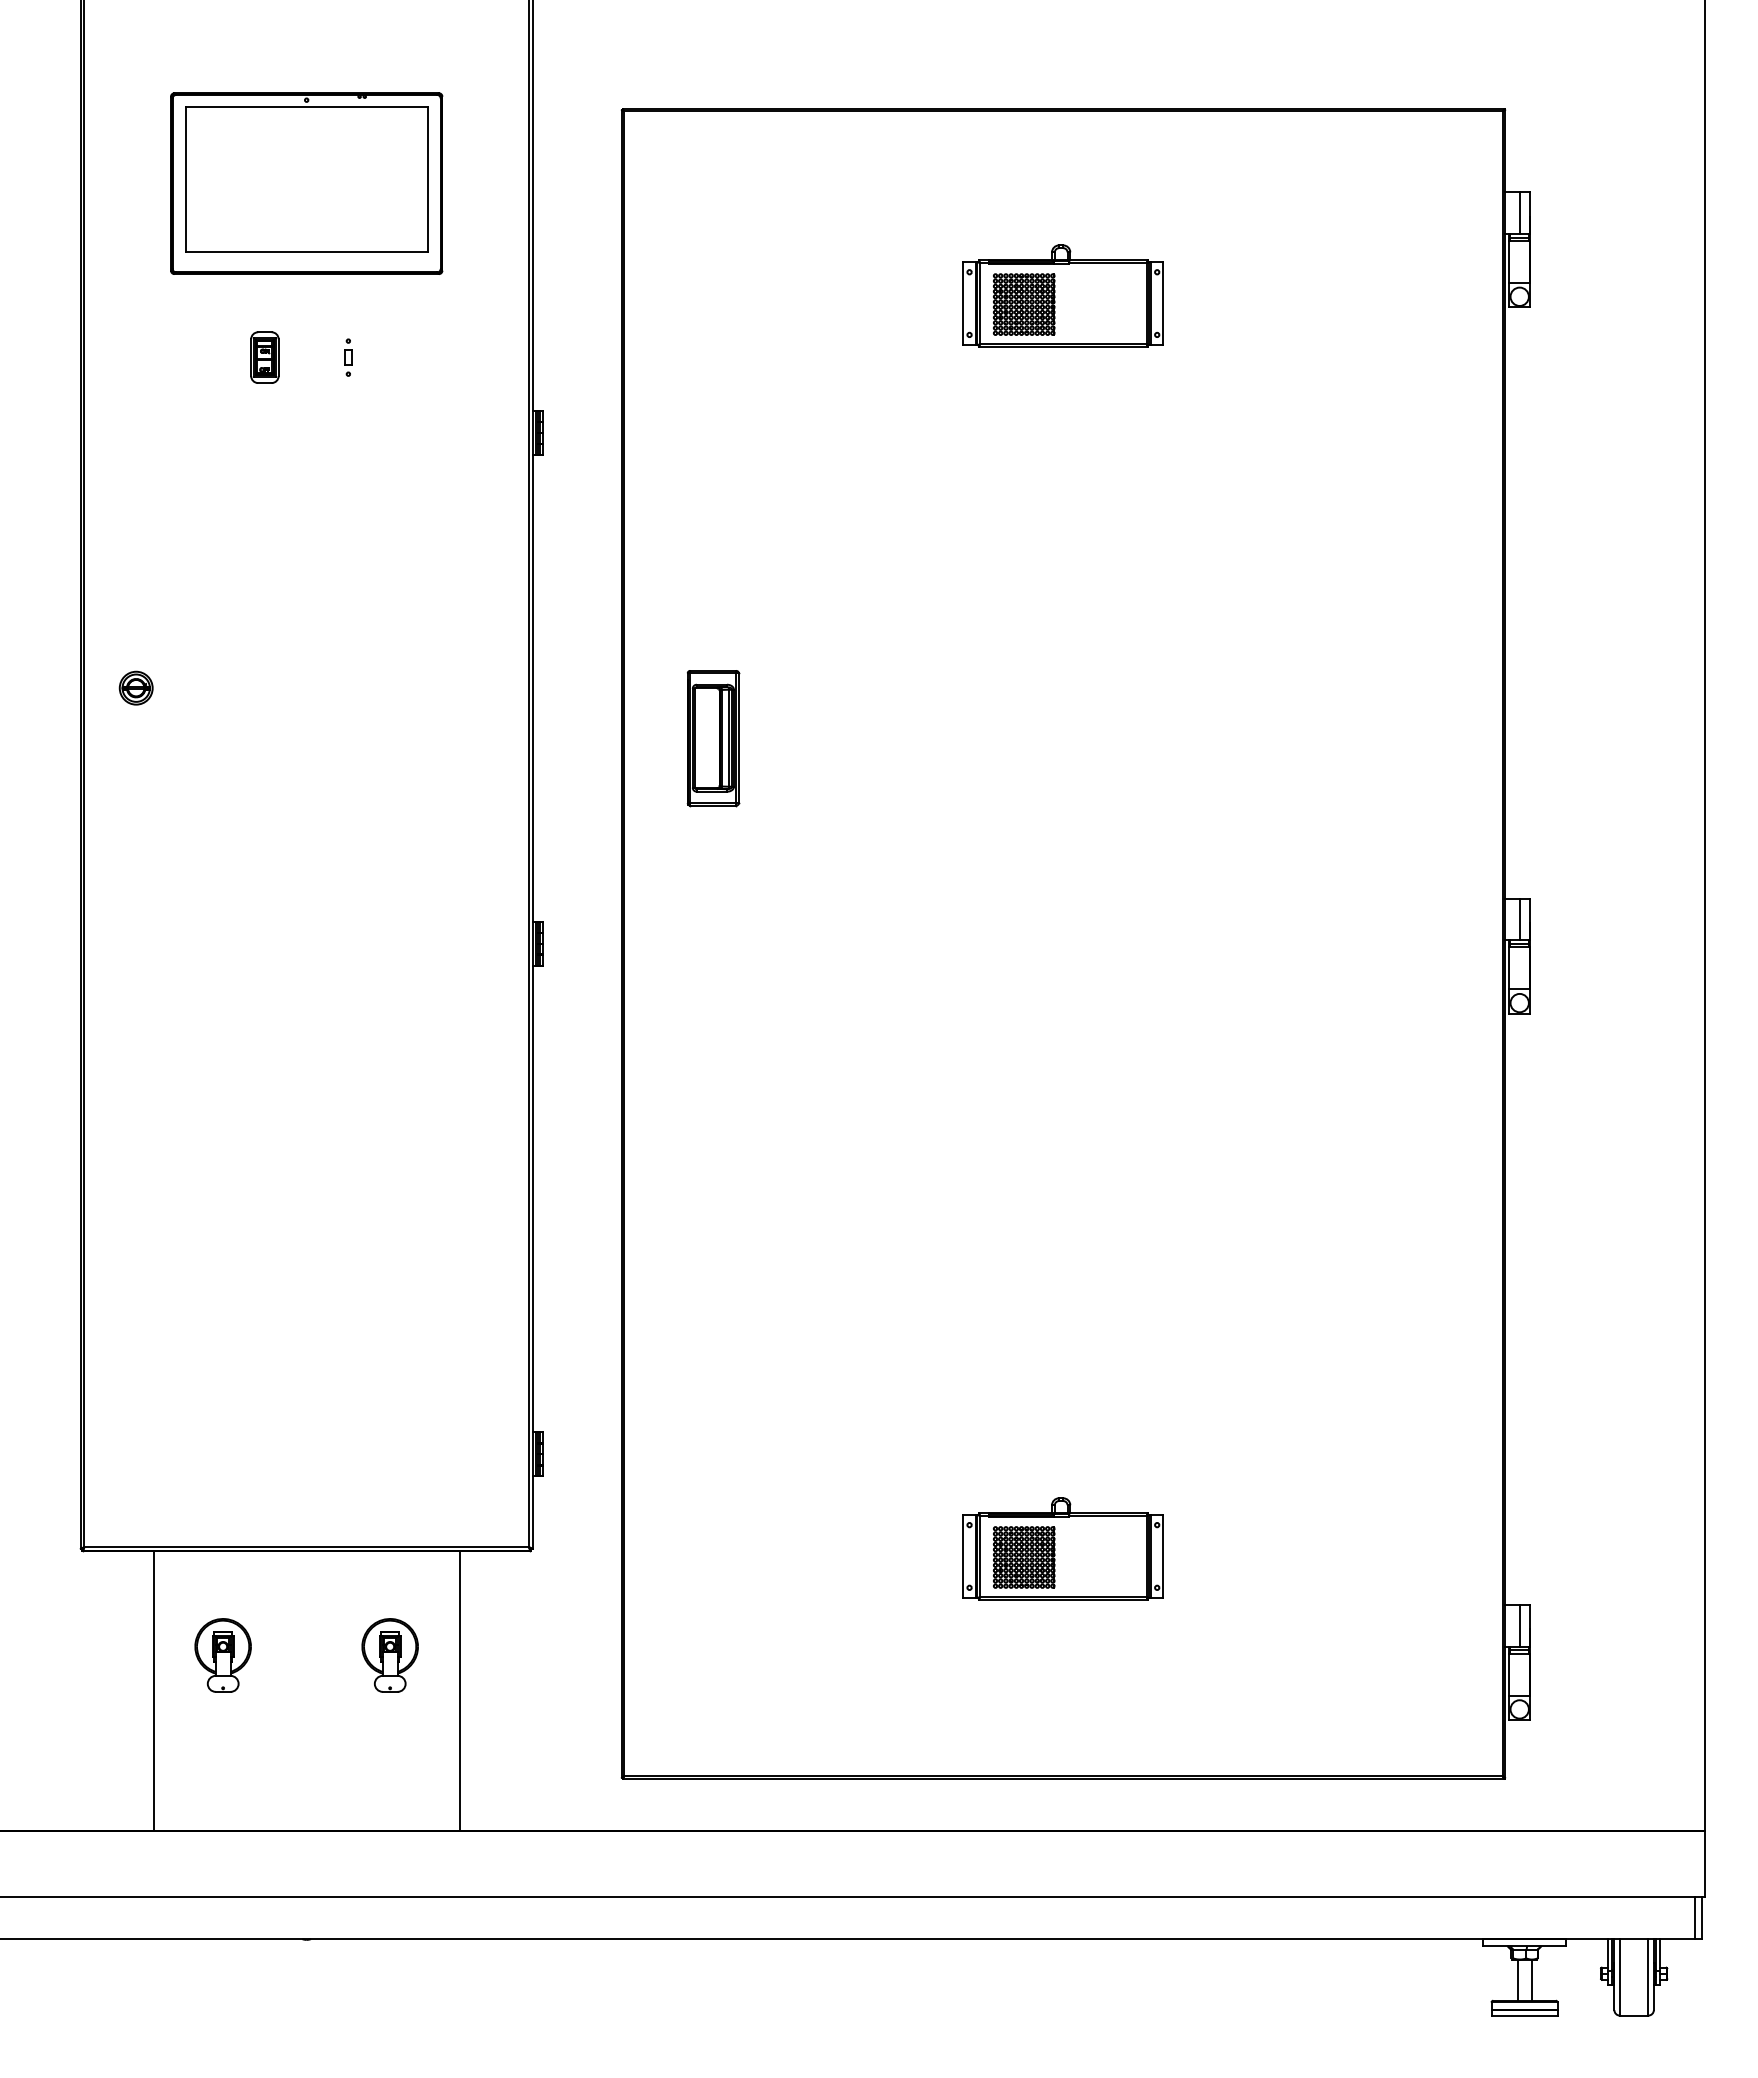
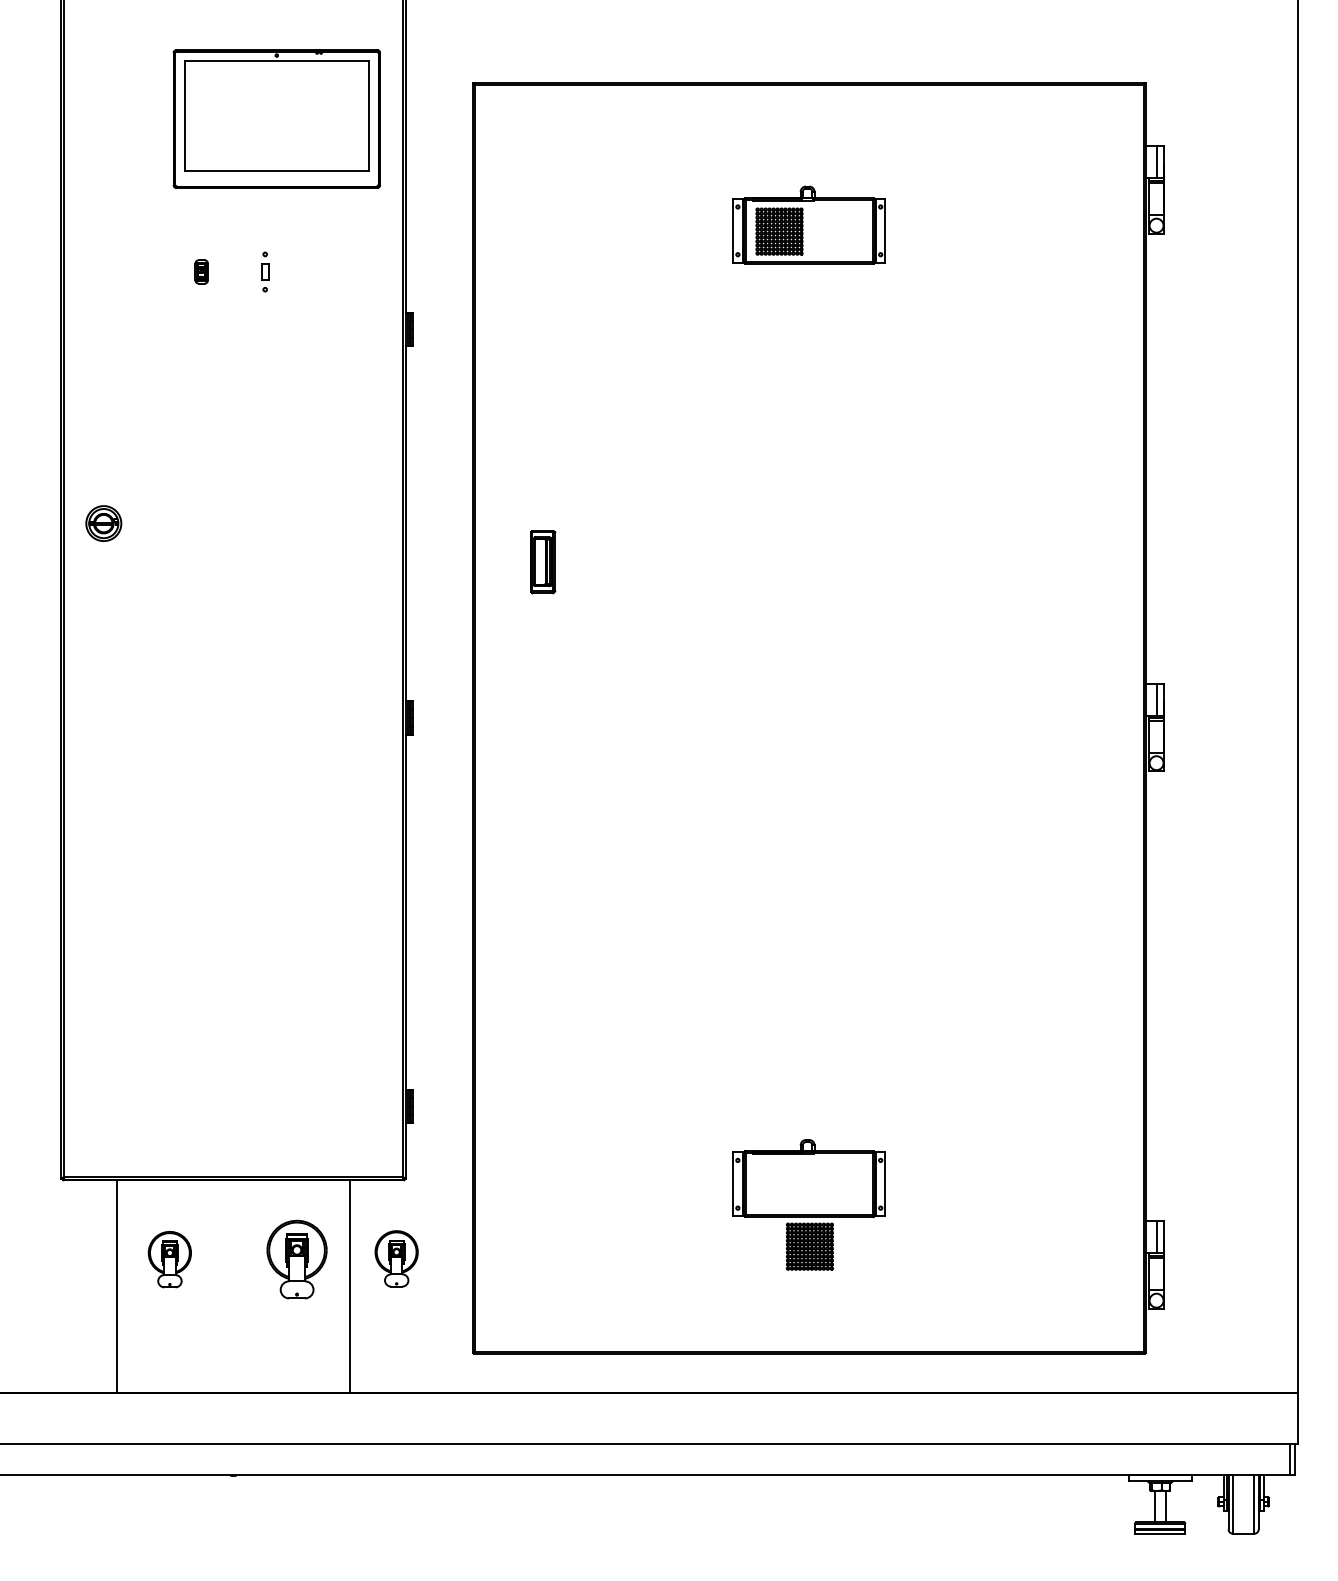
part: (306, 183) -> (276, 118), moved
part: (264, 357) -> (201, 271), size x0.6
part: (348, 357) -> (265, 271), size x1.4
part: (135, 687) -> (103, 523), size x1.4
part: (713, 738) -> (543, 561), size x0.6
part: (1023, 1557) -> (809, 1246), moved
part: (520, 1654) -> (396, 1258), added
part: (389, 1655) -> (296, 1259), size x1.4

